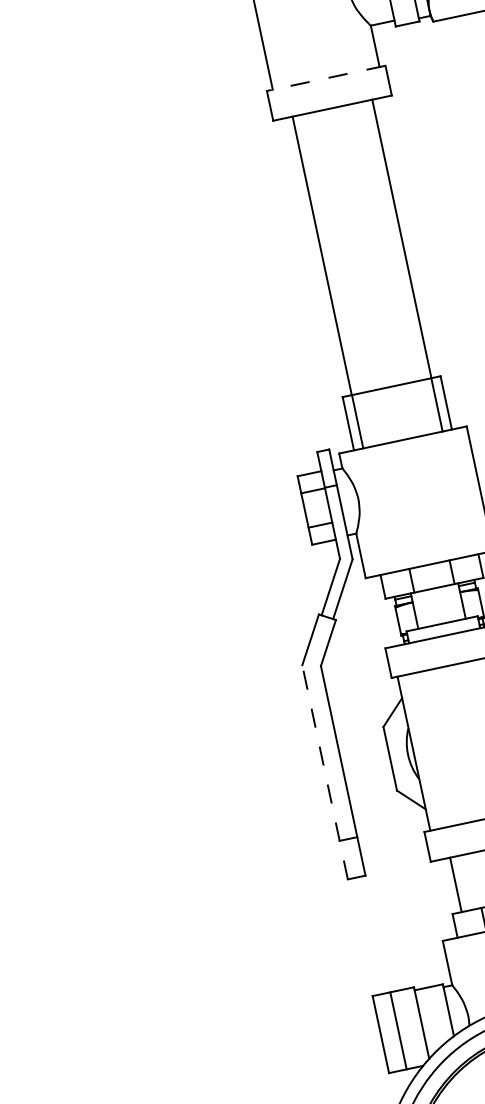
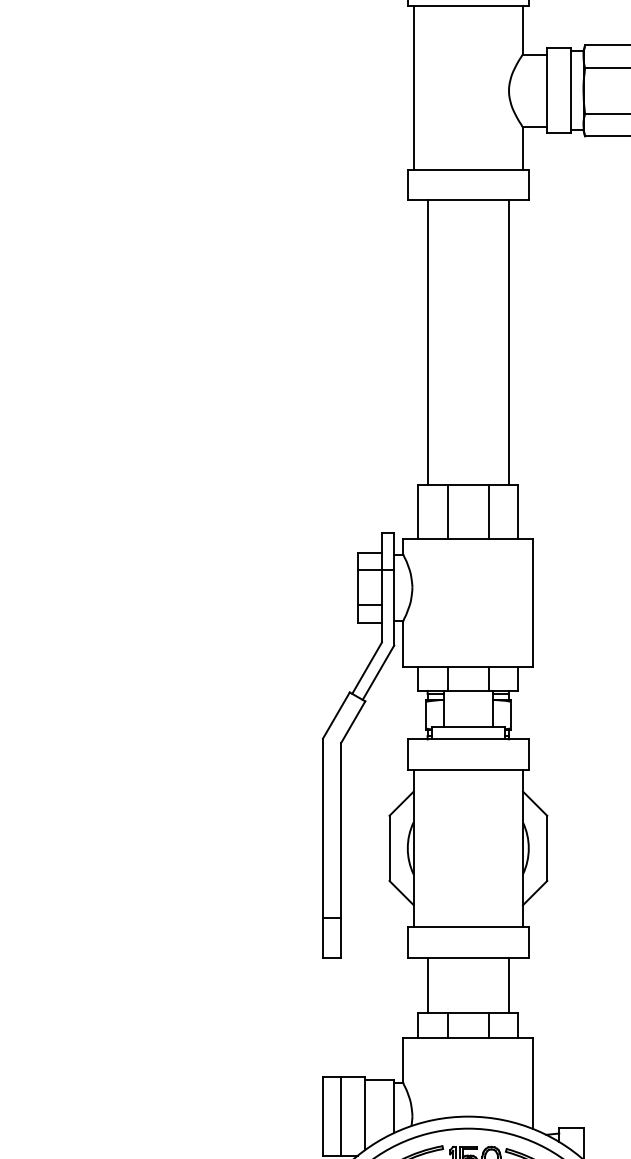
line: (326, 78) -> (468, 169), dashed -> solid
line: (436, 404) -> (488, 511), moved
line: (357, 421) -> (447, 511), moved
line: (325, 771) -> (323, 847), dashed -> solid

